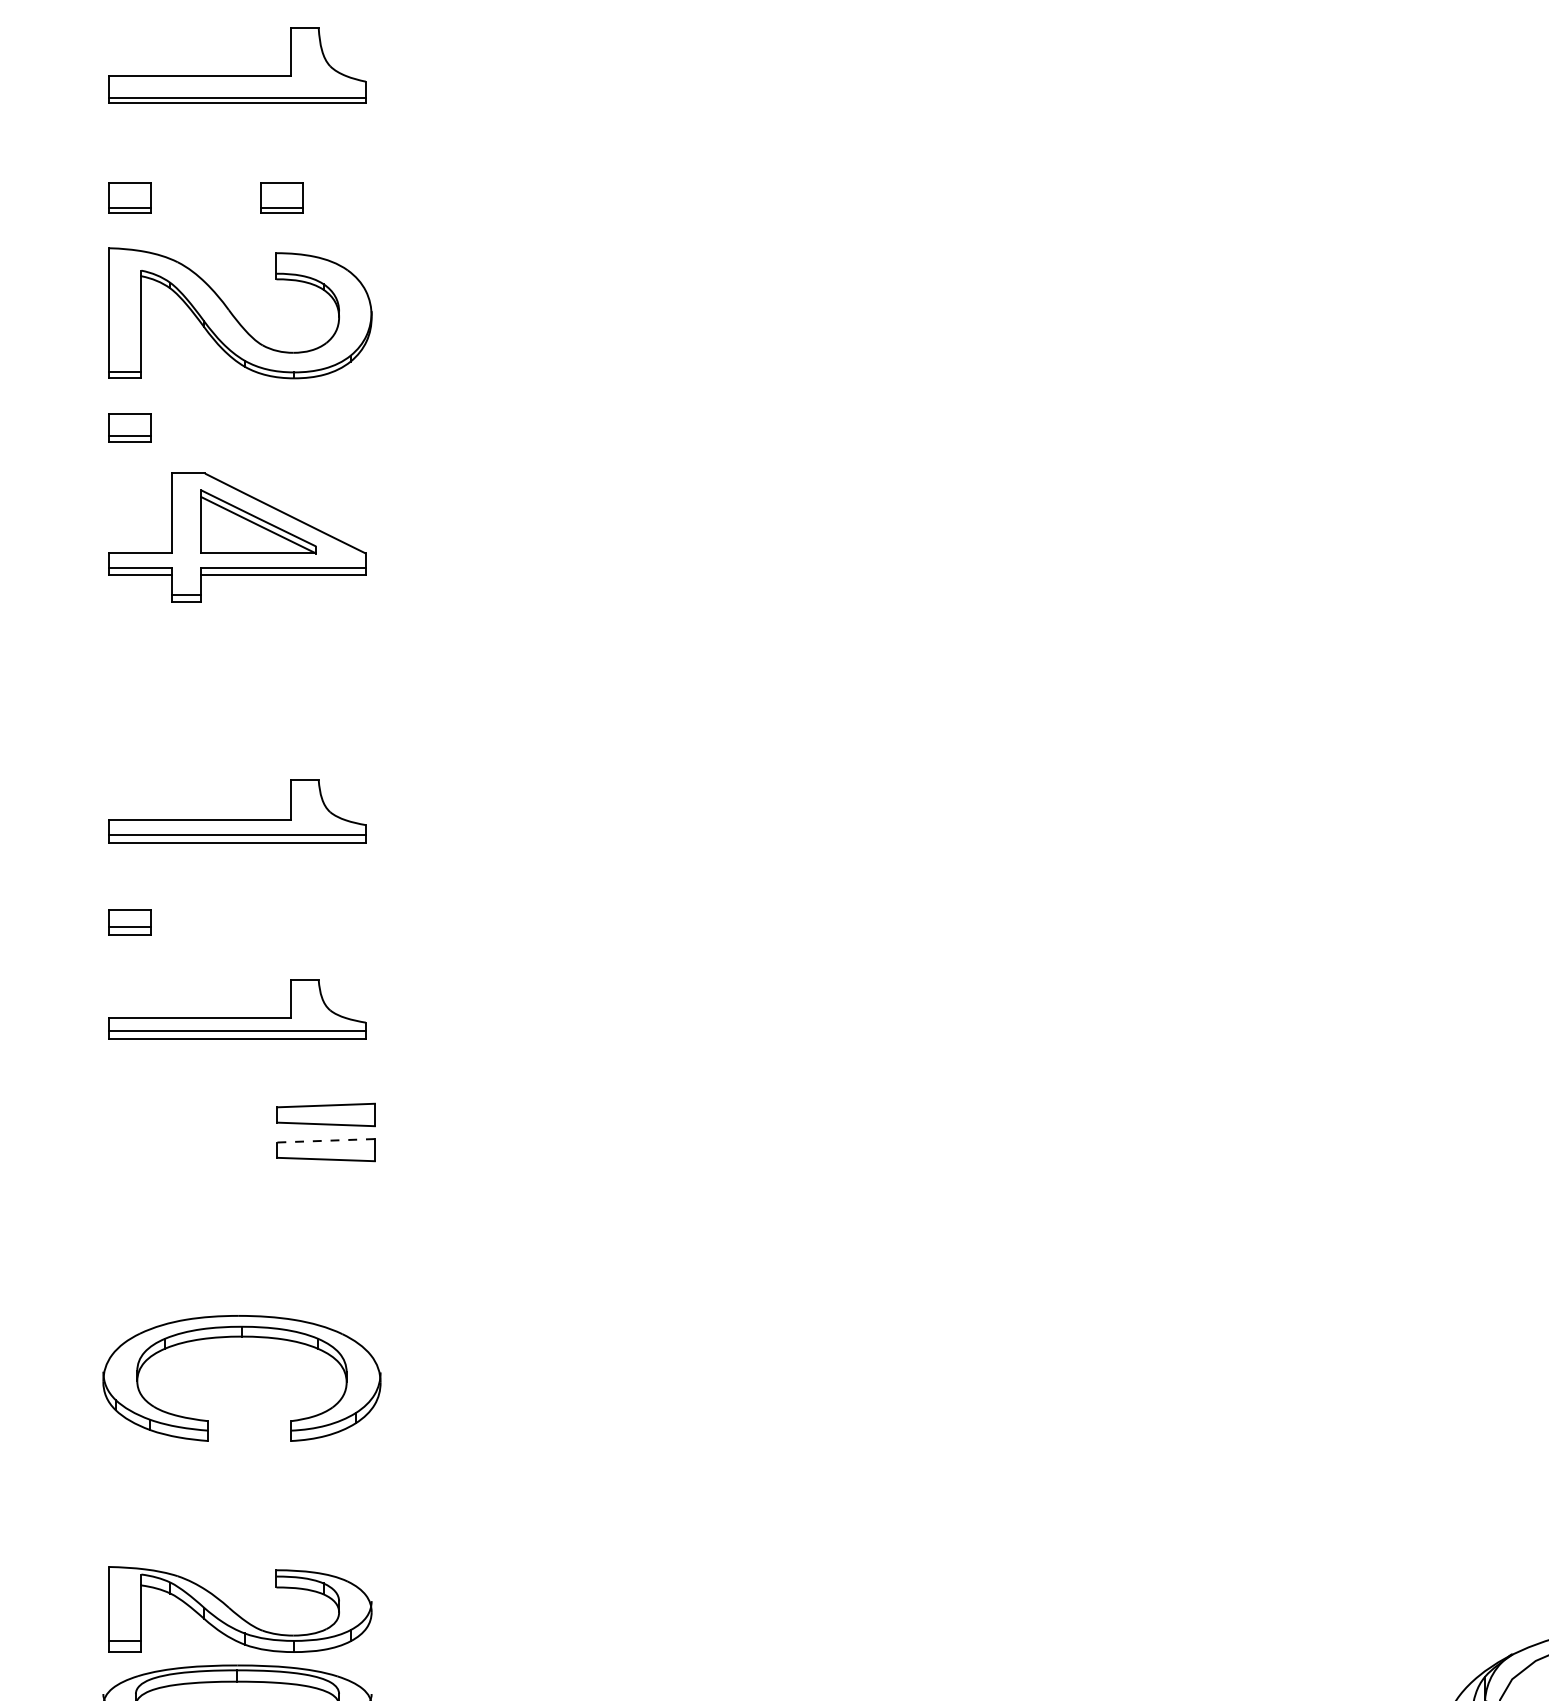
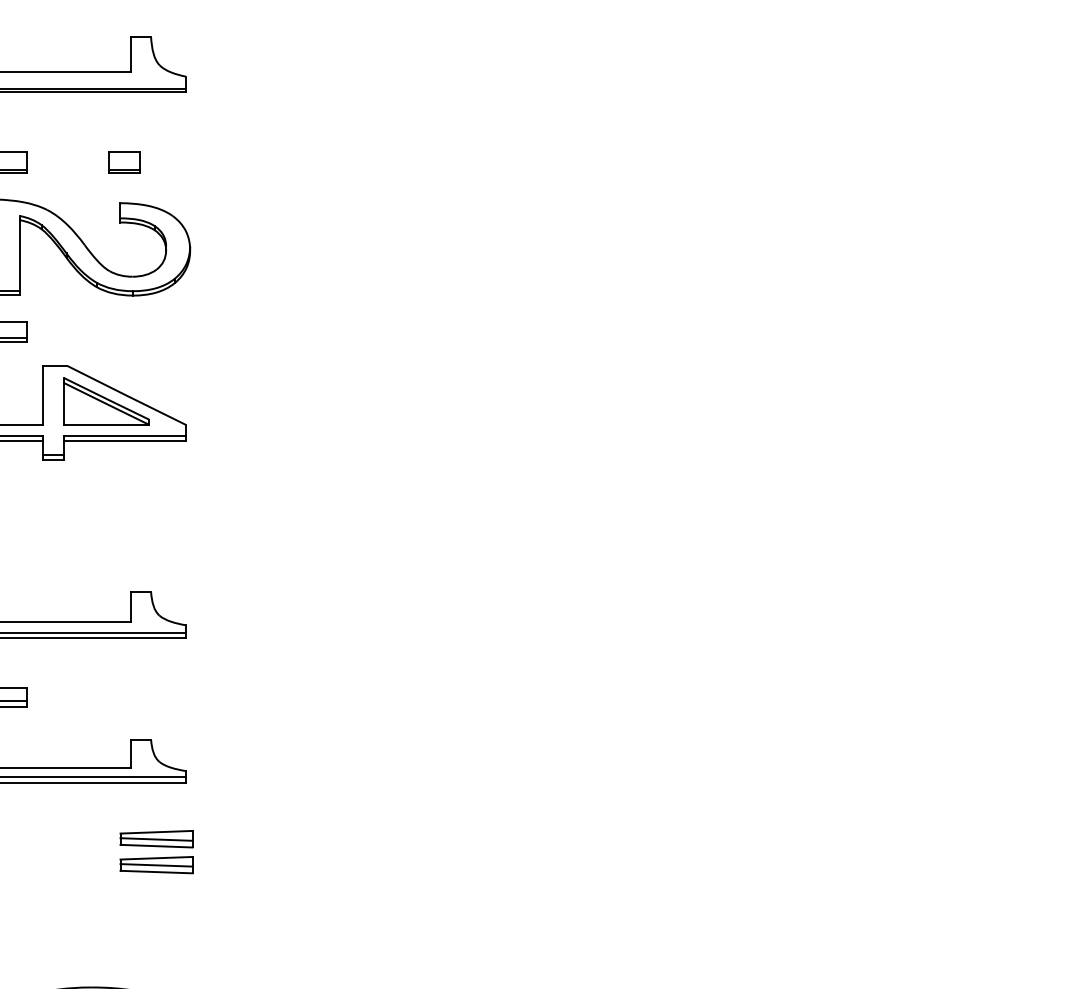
line: (325, 1115) -> (156, 839), added
line: (326, 1140) -> (156, 858), dashed -> solid
line: (325, 1150) -> (156, 865), added

